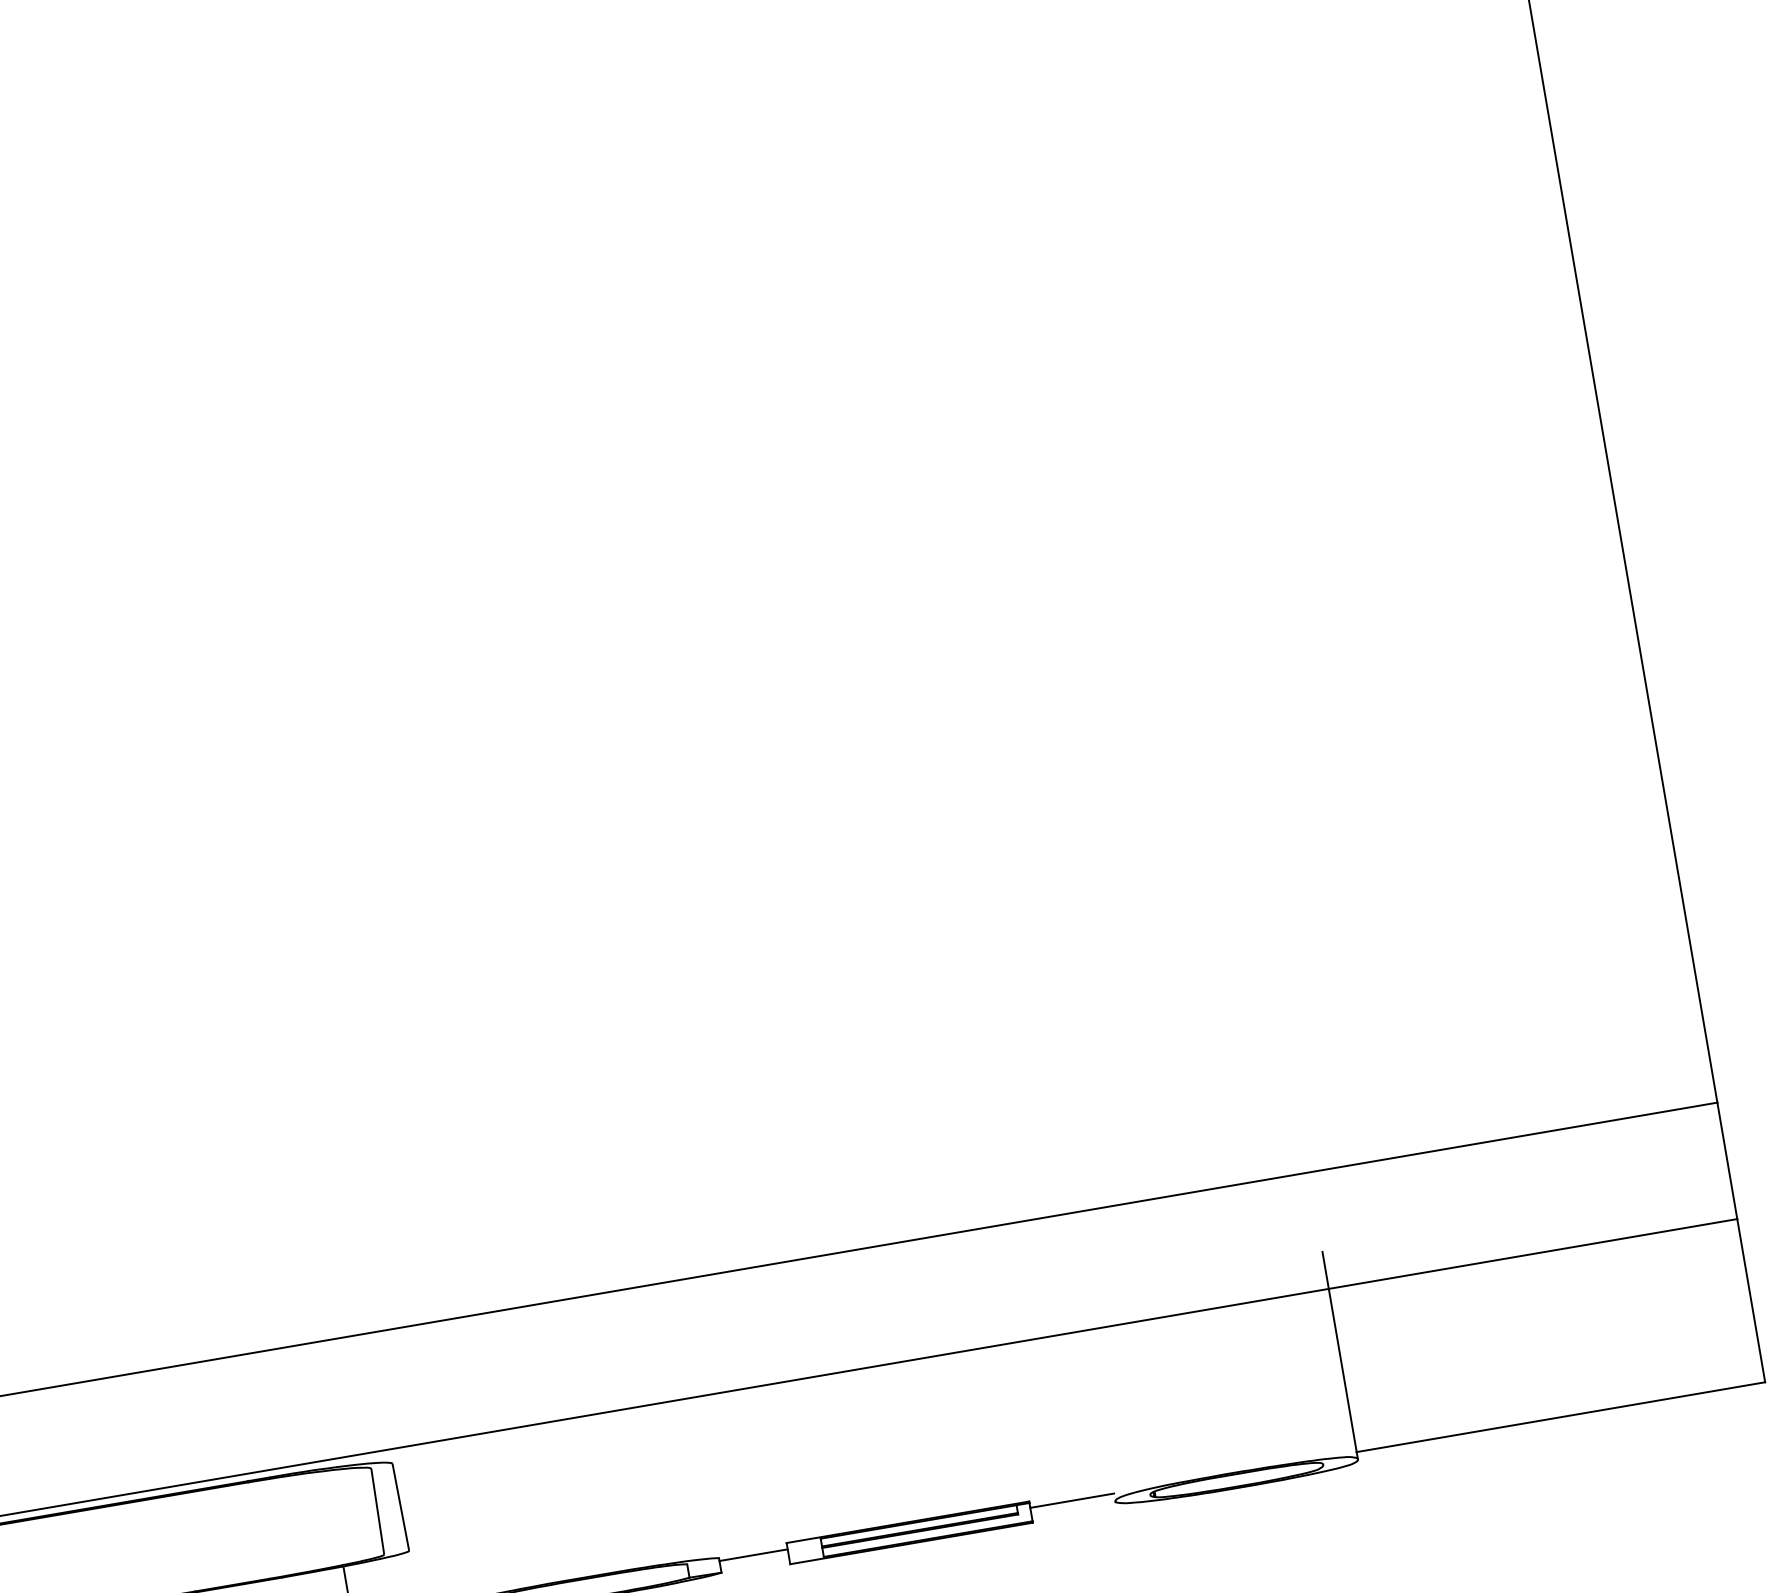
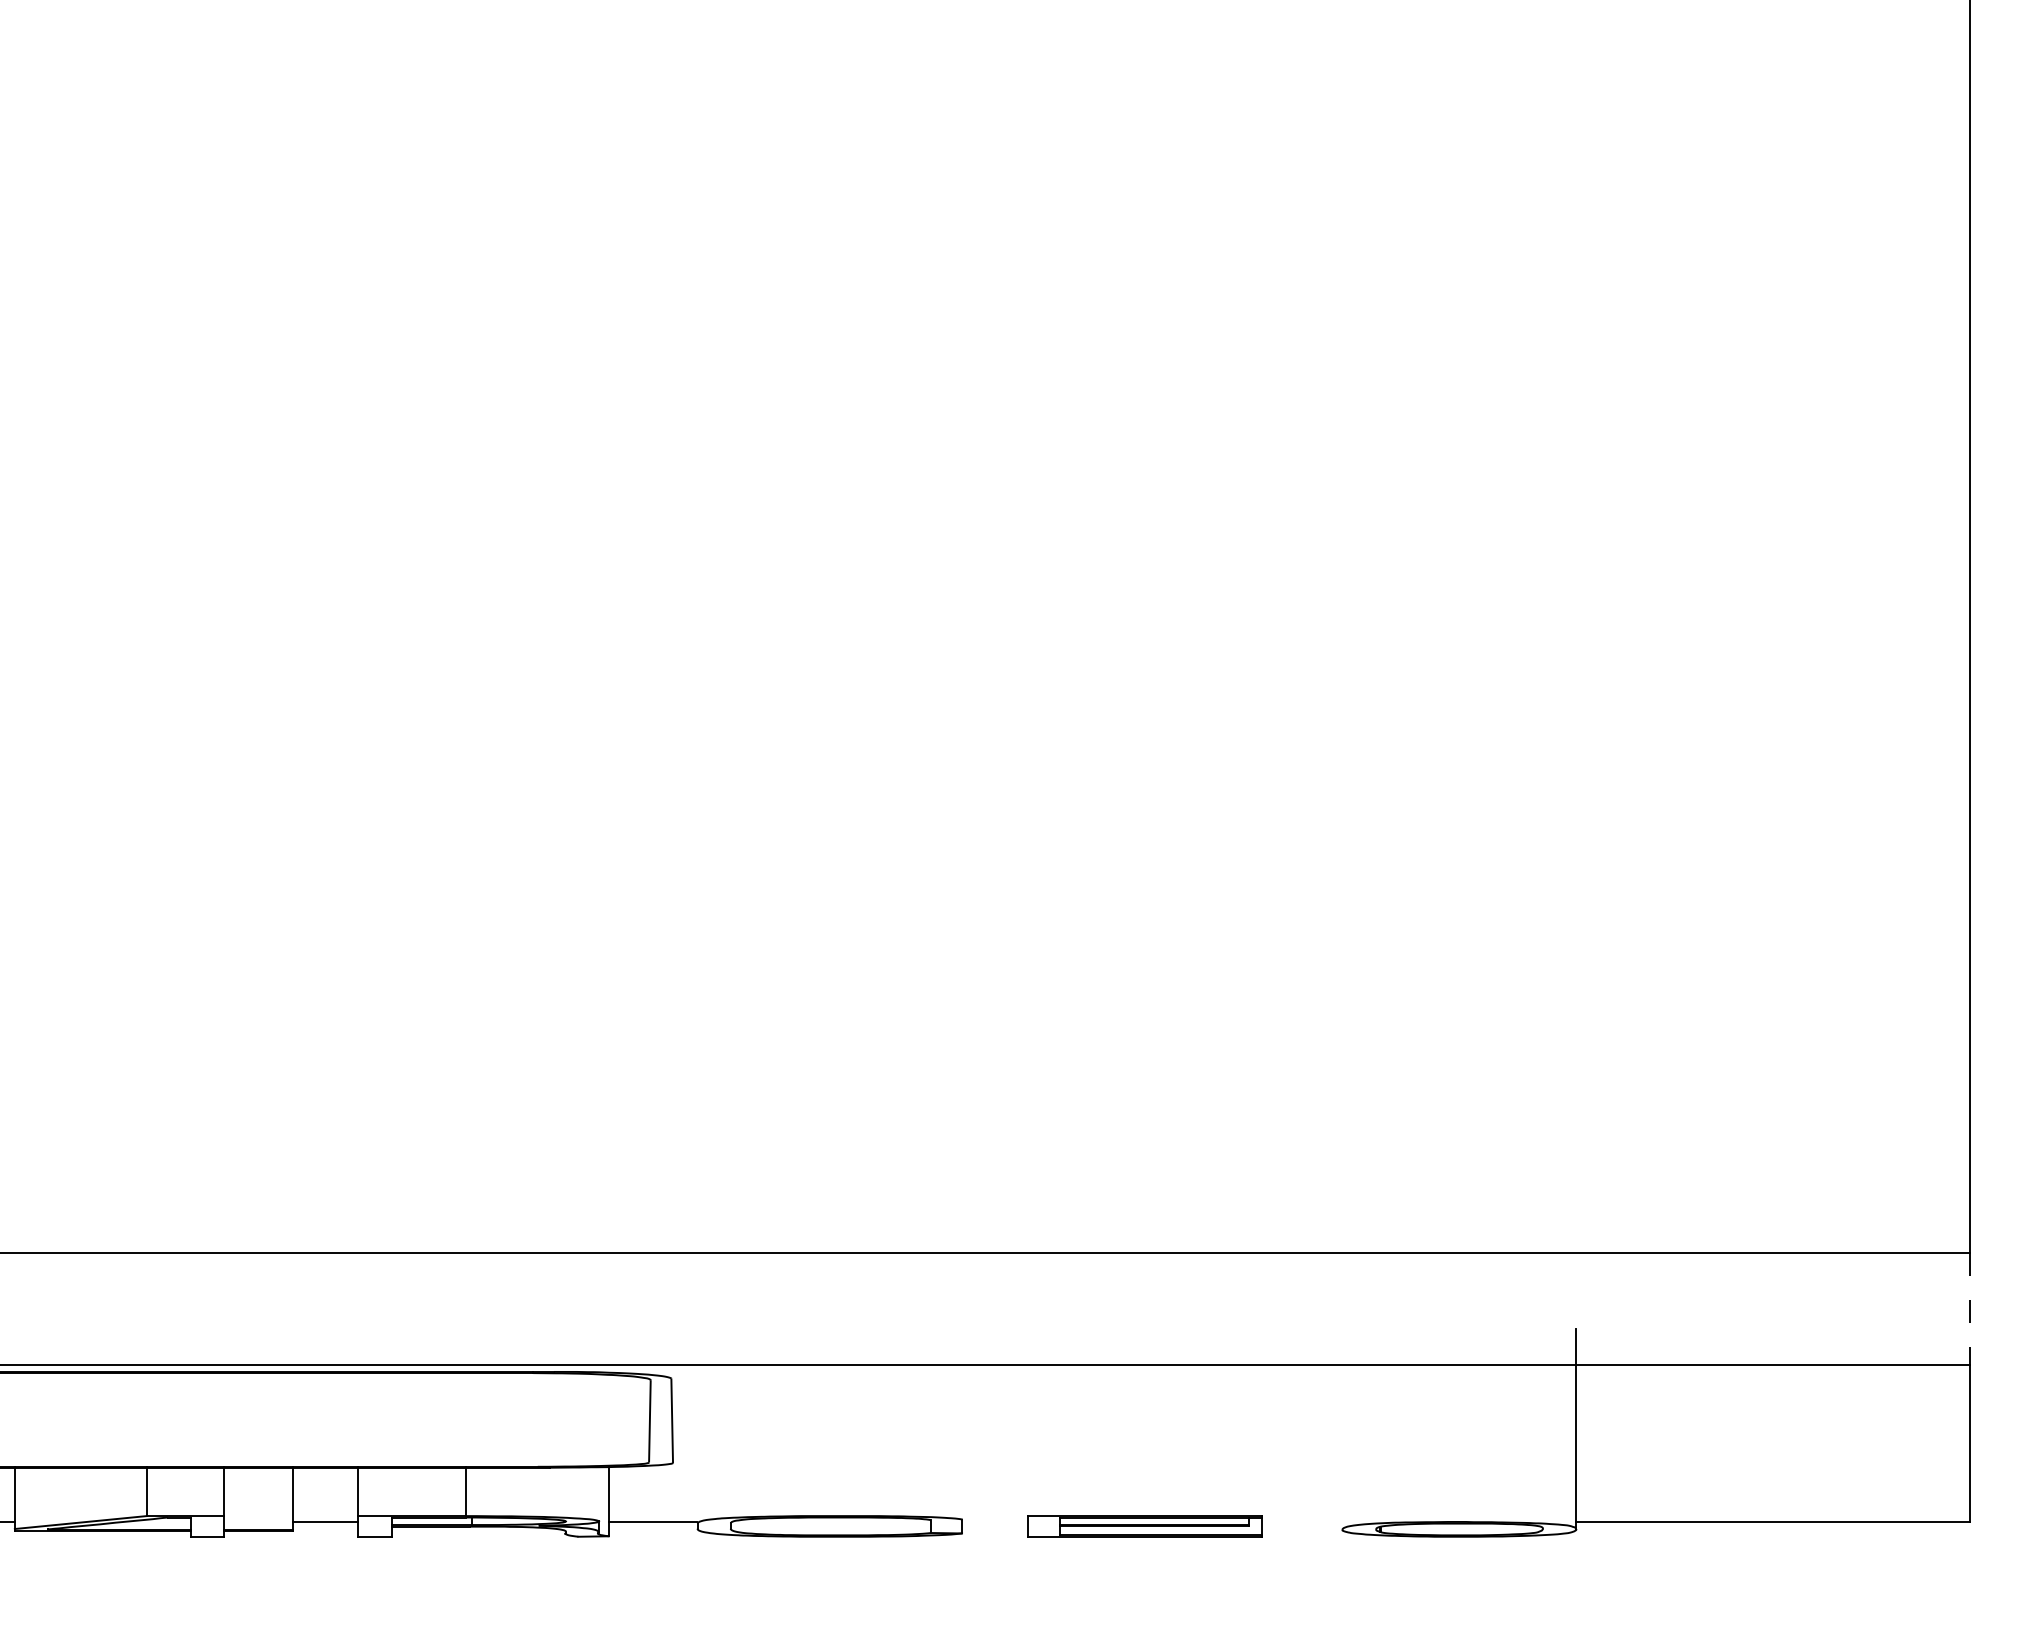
line: (1727, 1161) -> (1970, 1309), solid -> dashed
line: (1071, 1501) -> (1301, 1522), removed
line: (753, 1555) -> (994, 1522), removed

